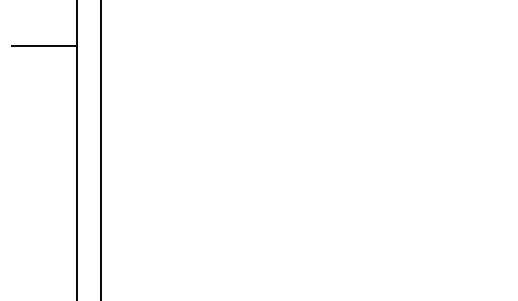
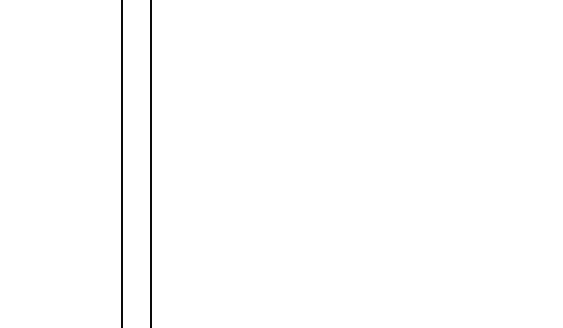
line: (44, 46) -> (82, 8), removed

